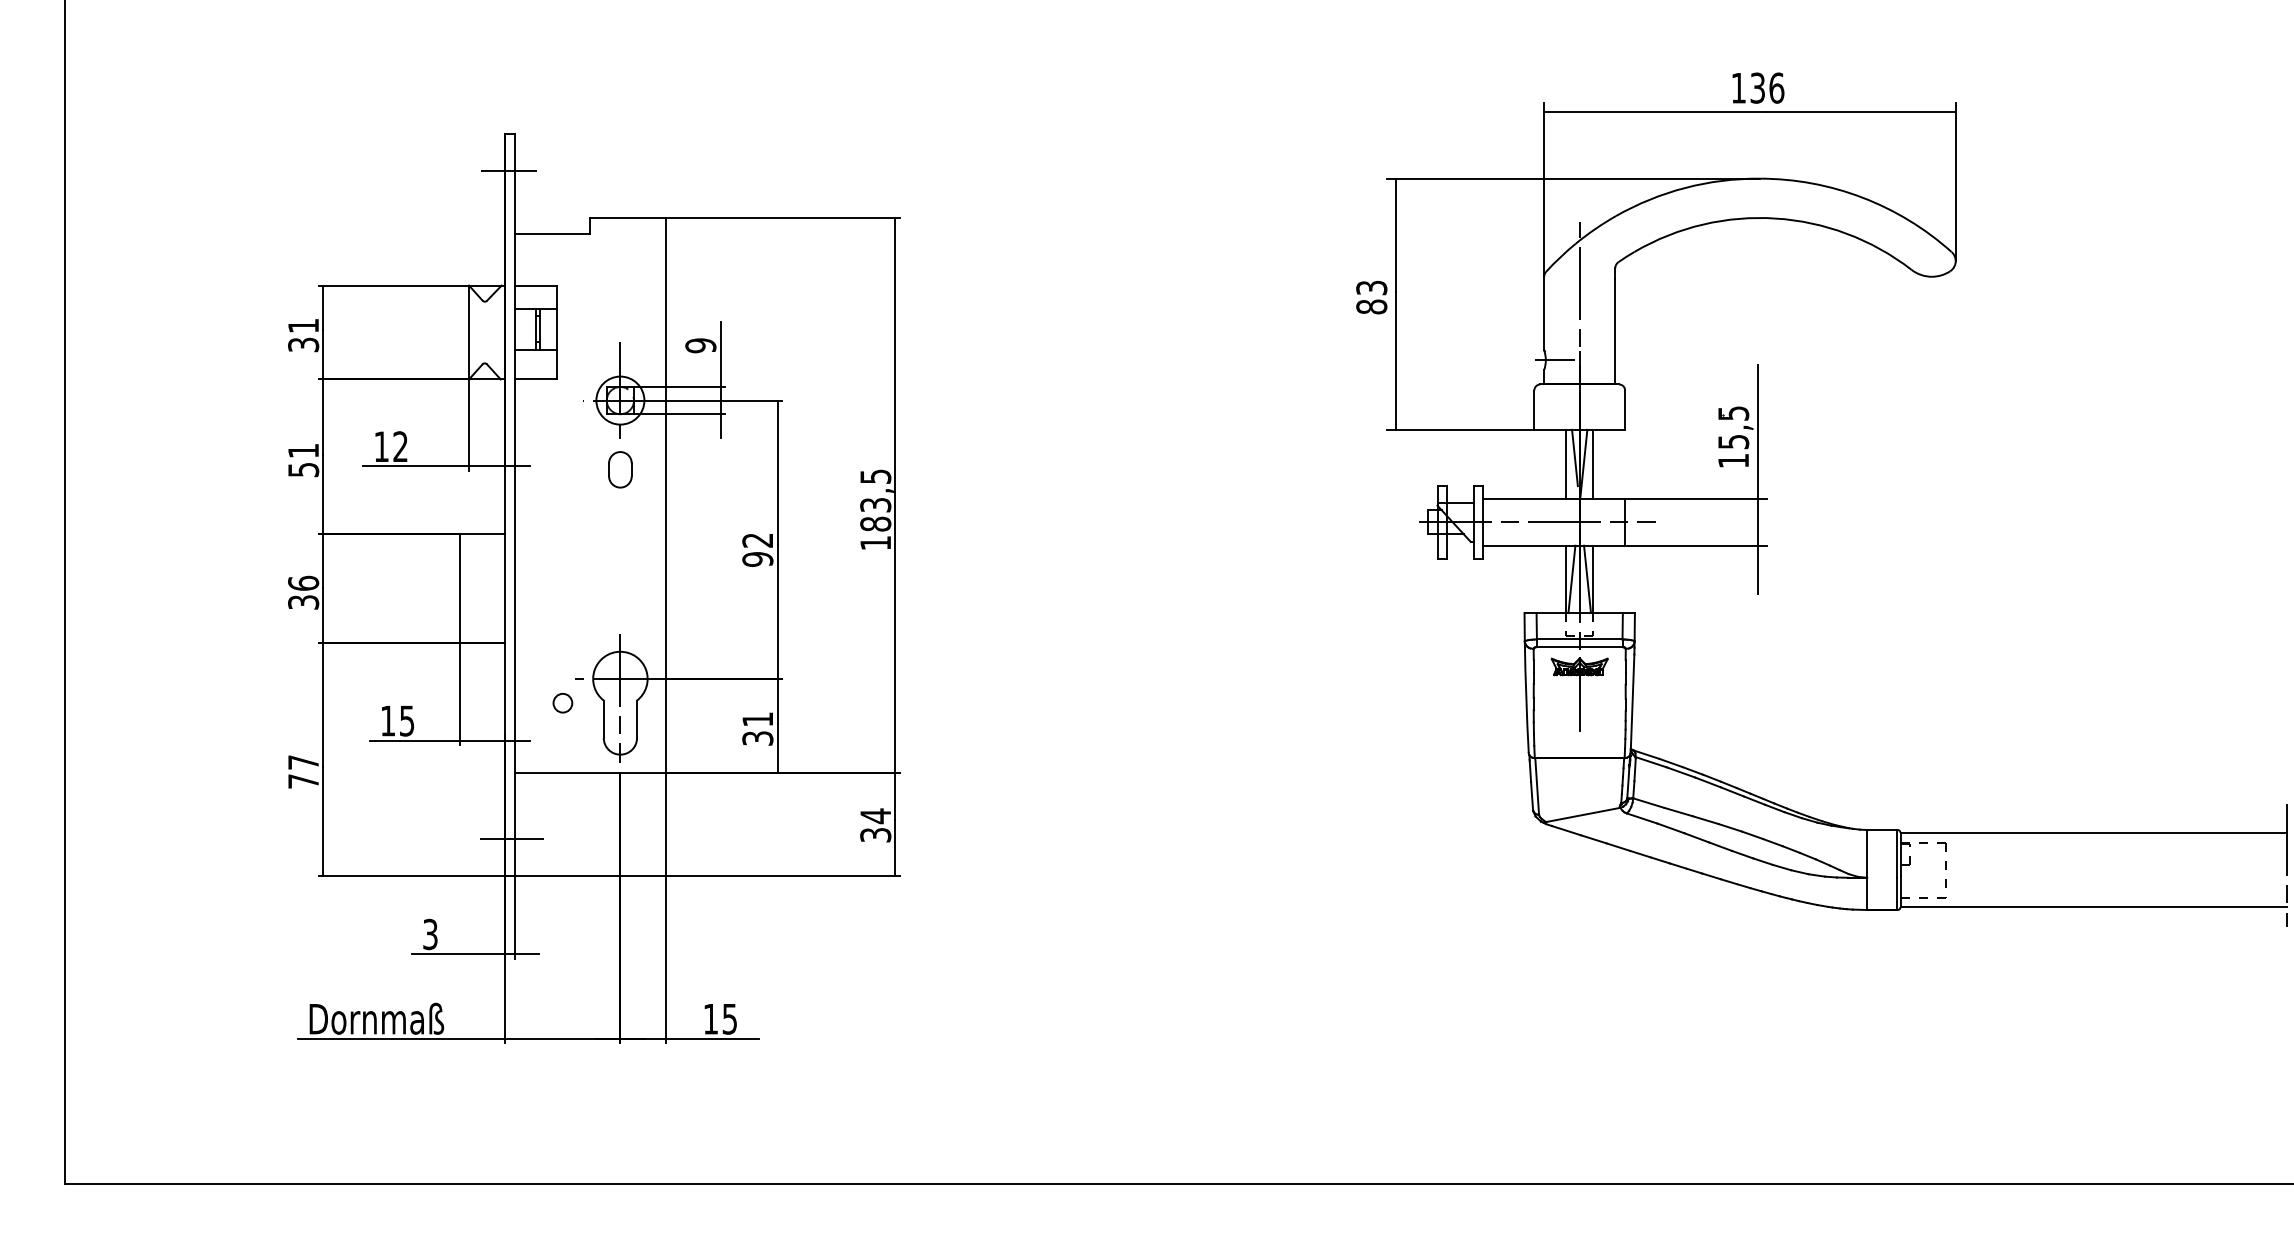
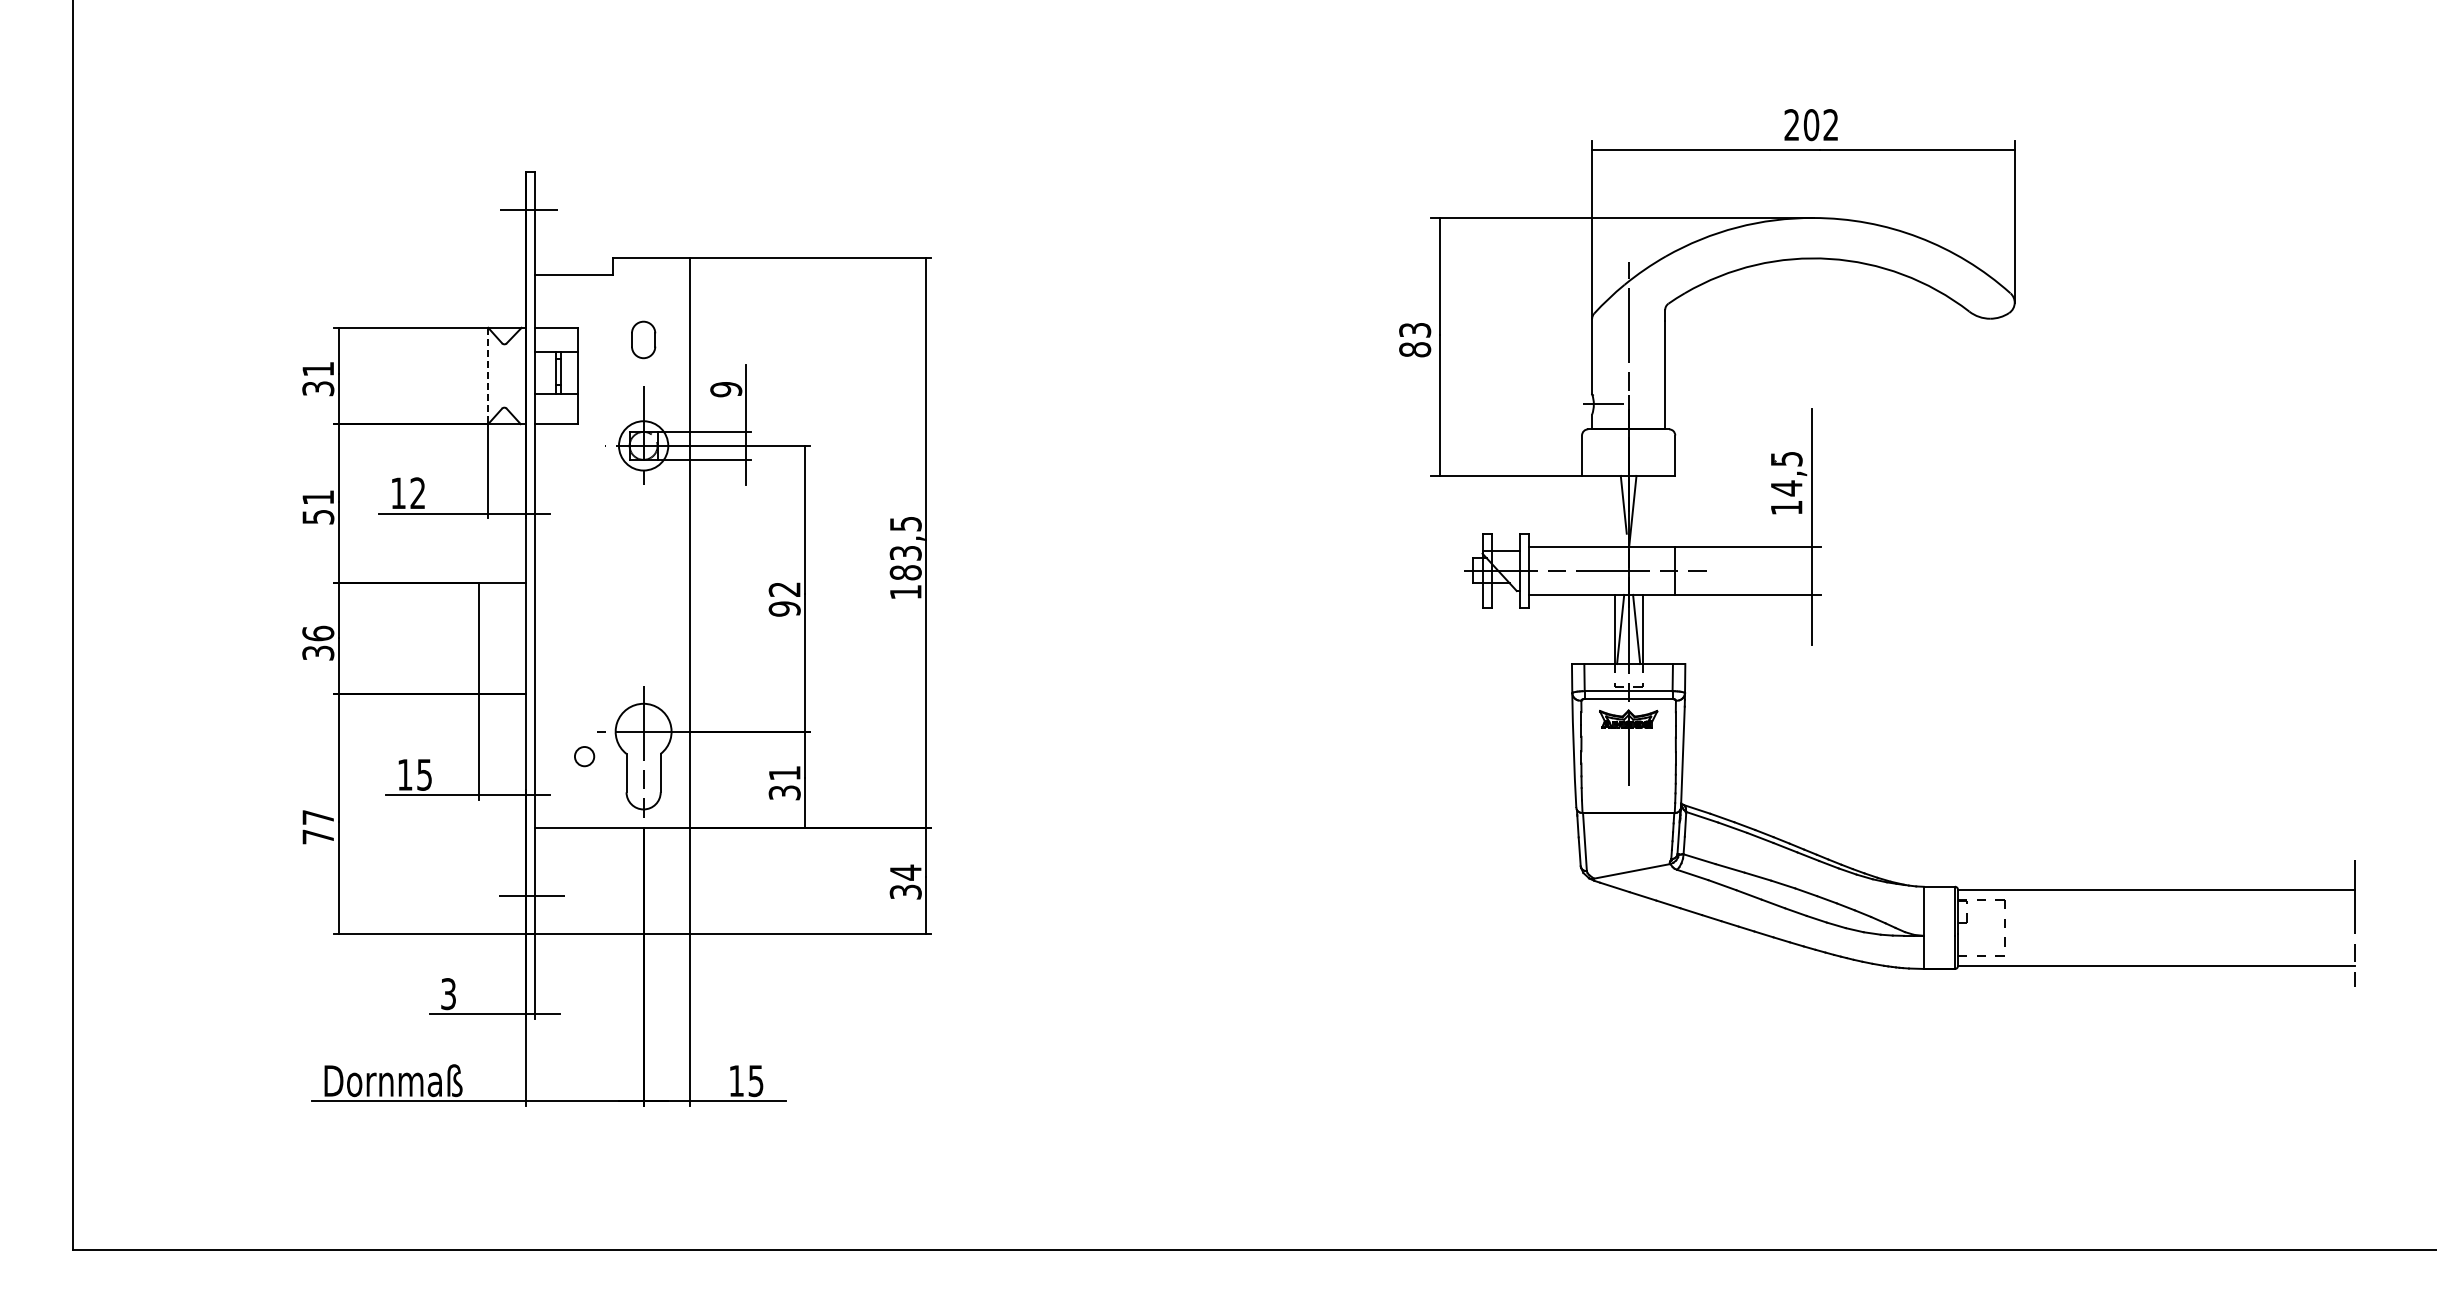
text: (1757, 88) -> (1811, 125), 136 -> 202
line: (469, 333) -> (488, 376), solid -> dashed
text: (1733, 442) -> (1786, 488), 15,5 -> 14,5
line: (1565, 463) -> (1614, 510), removed
line: (1593, 463) -> (1642, 510), removed
part: (620, 469) -> (643, 339), moved

